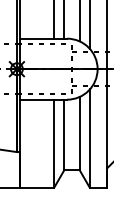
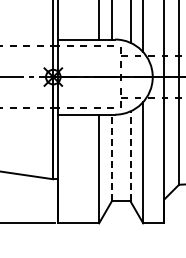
line: (79, 132) -> (130, 155), solid -> dashed
line: (64, 134) -> (111, 157), solid -> dashed

